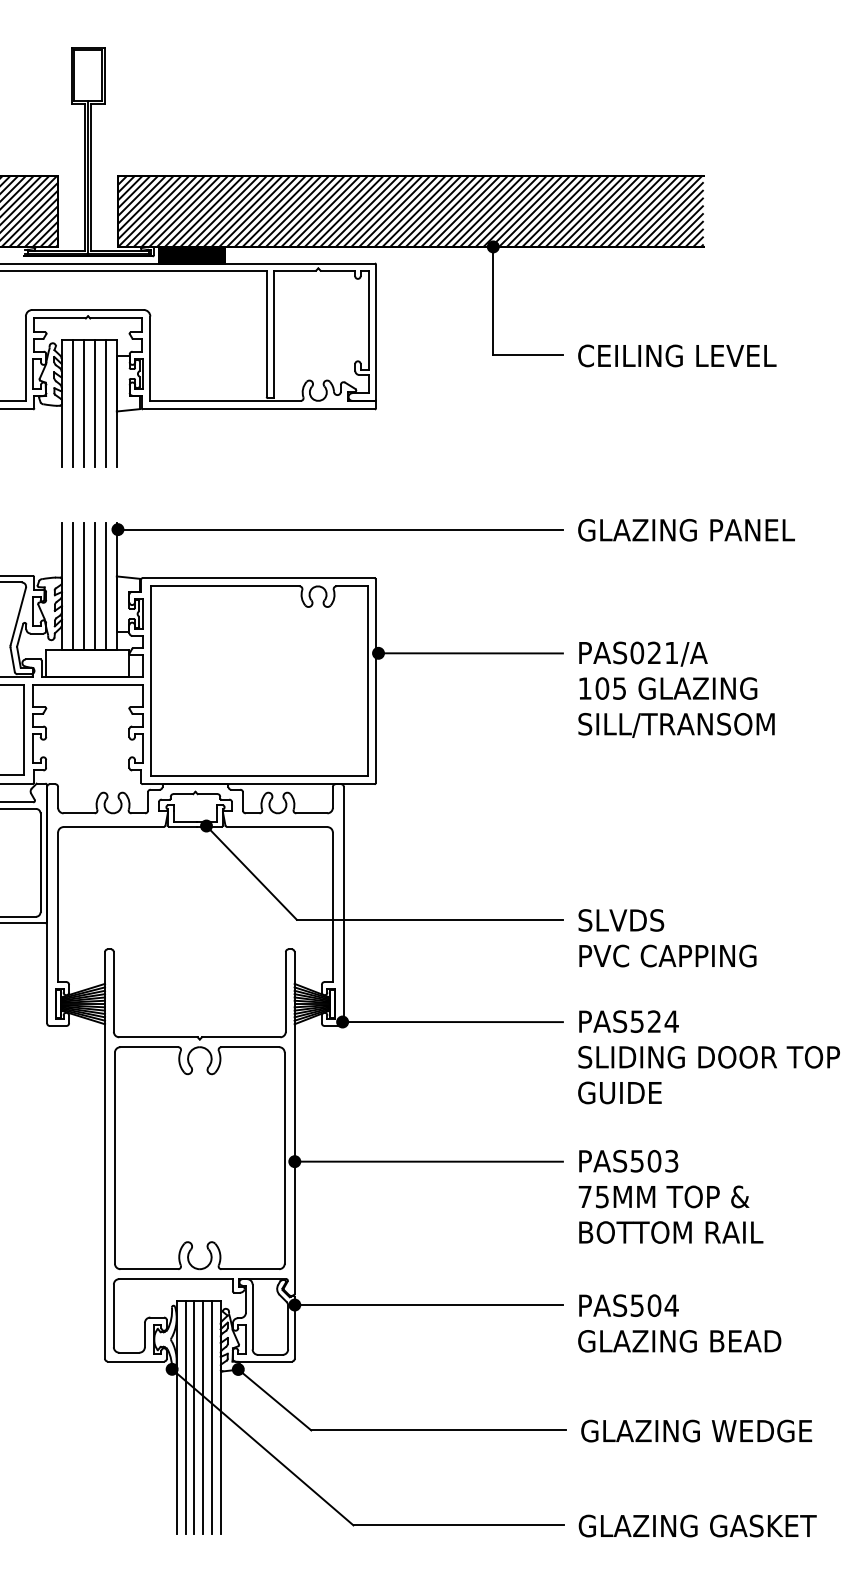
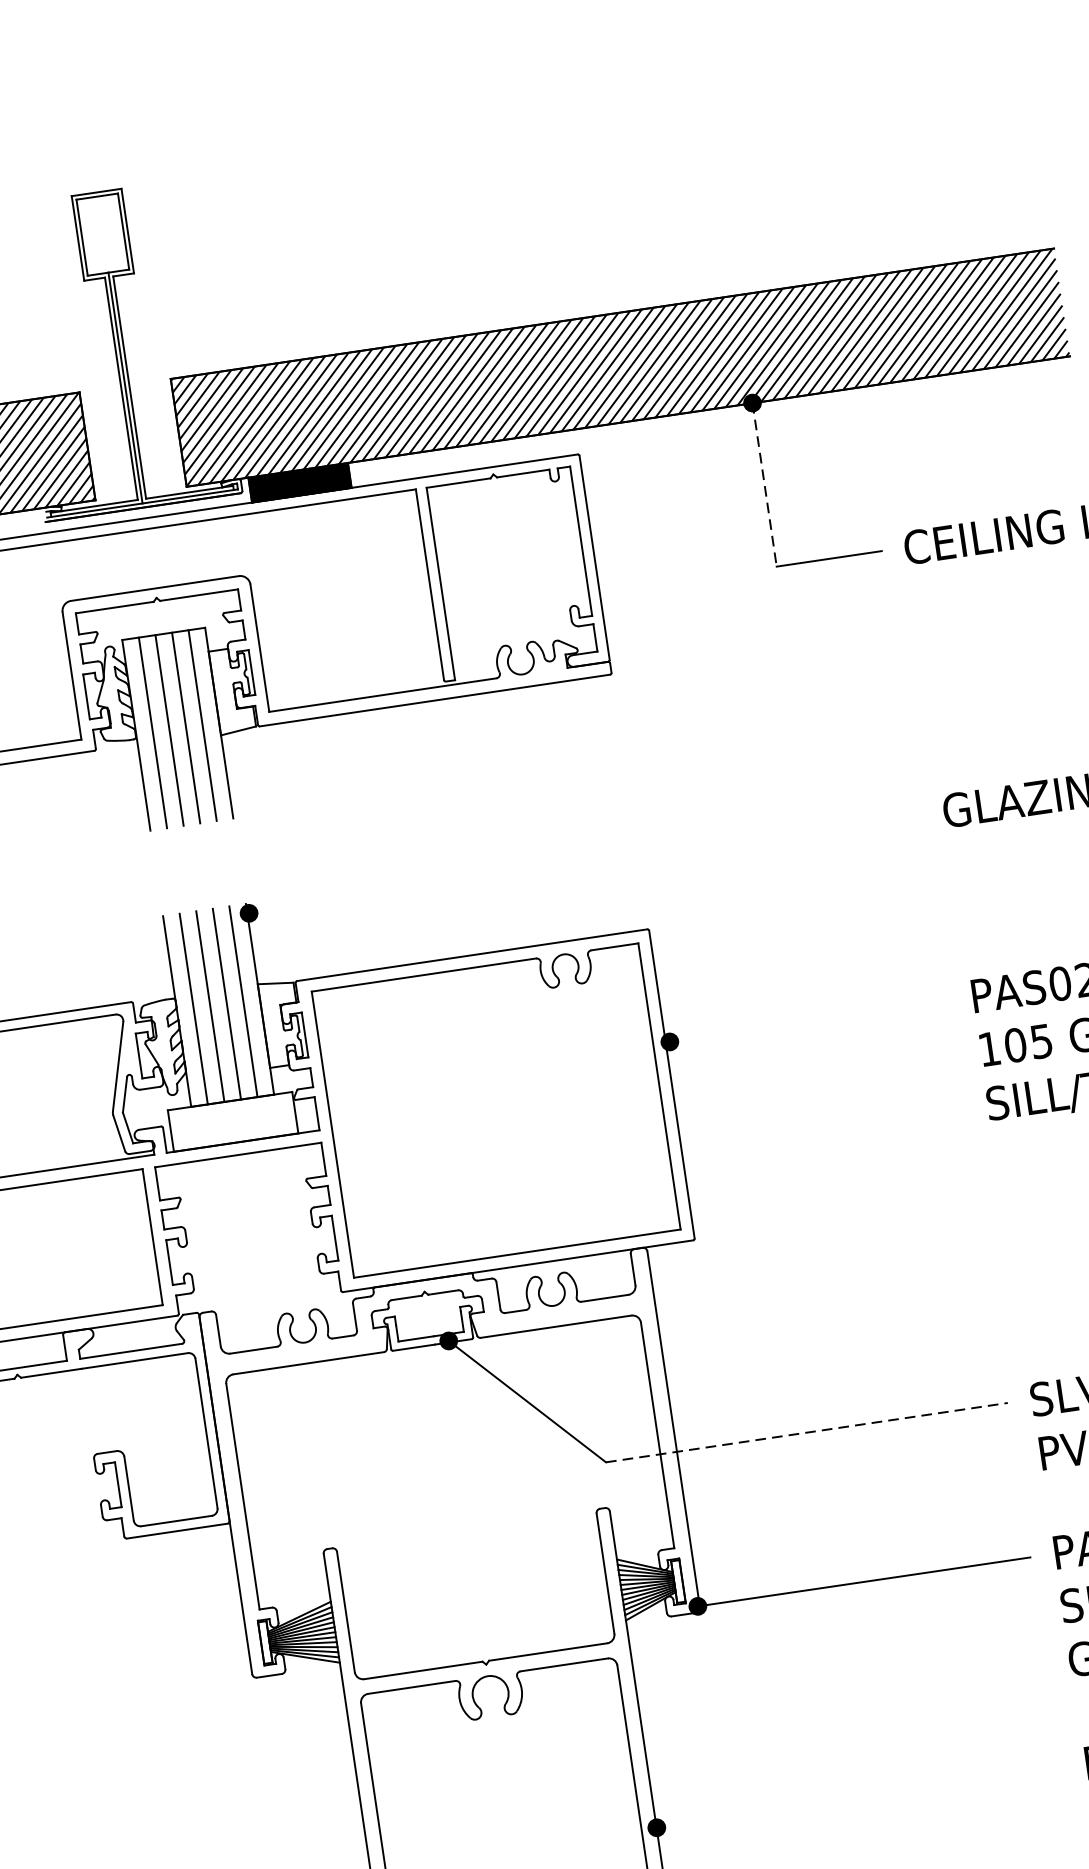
line: (493, 301) -> (765, 485), solid -> dashed
line: (339, 529) -> (583, 863), removed
line: (470, 653) -> (808, 1021), removed
line: (430, 919) -> (807, 1432), solid -> dashed
line: (428, 1161) -> (858, 1797), removed

